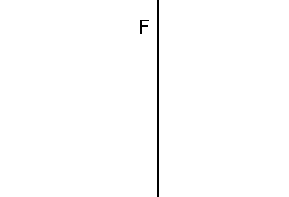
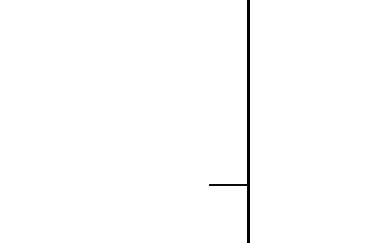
line: (143, 167) -> (228, 184), added

